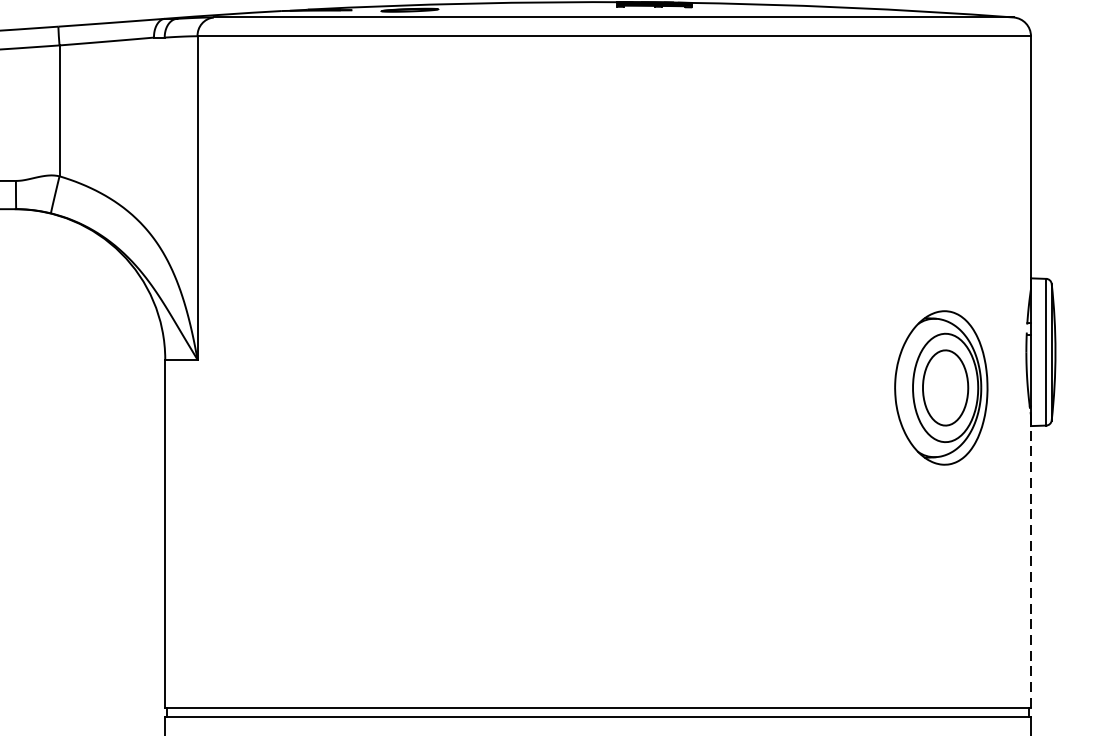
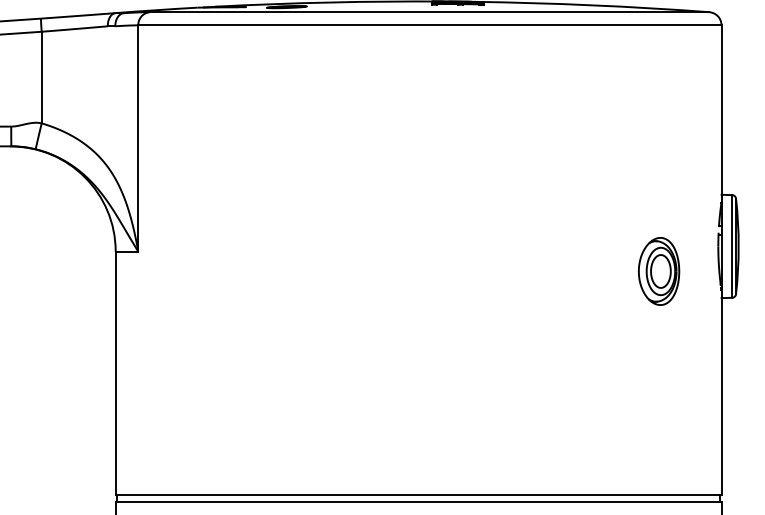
part: (942, 388) -> (659, 271), size x0.62
line: (1030, 560) -> (721, 392), dashed -> solid

